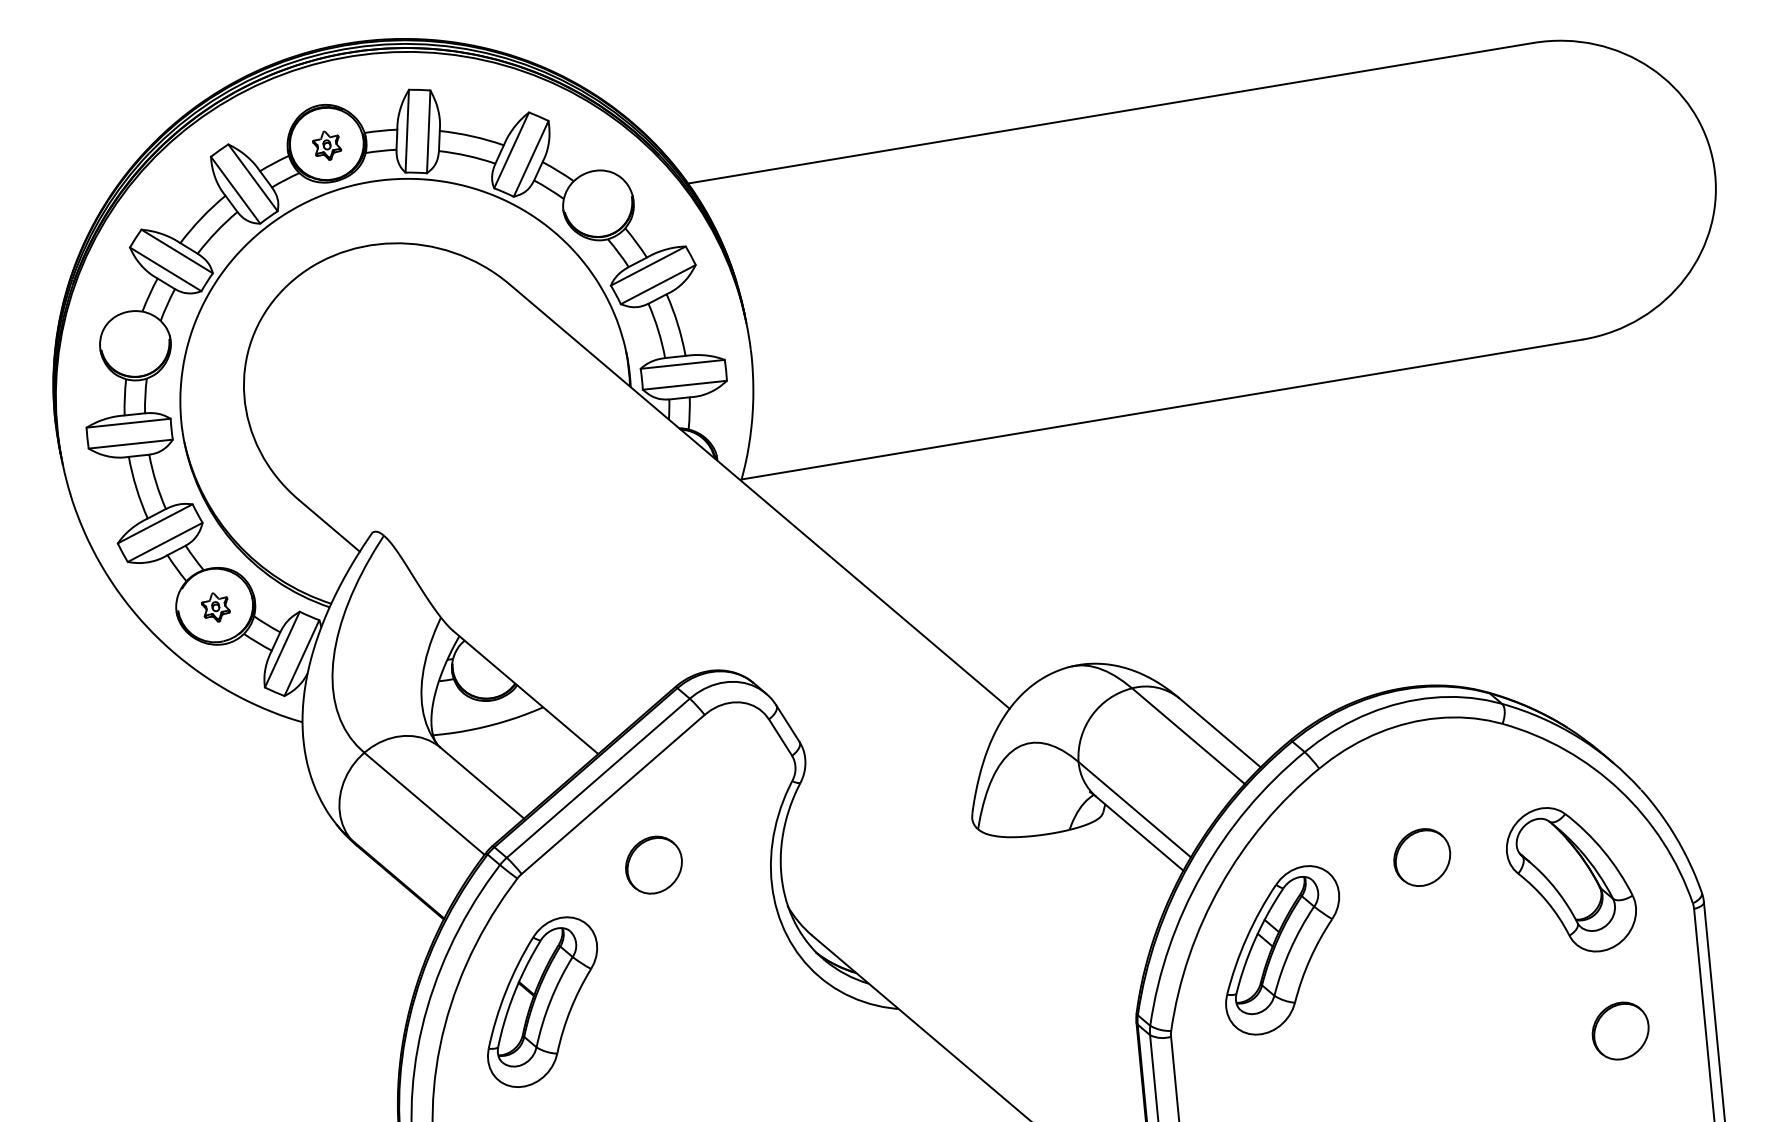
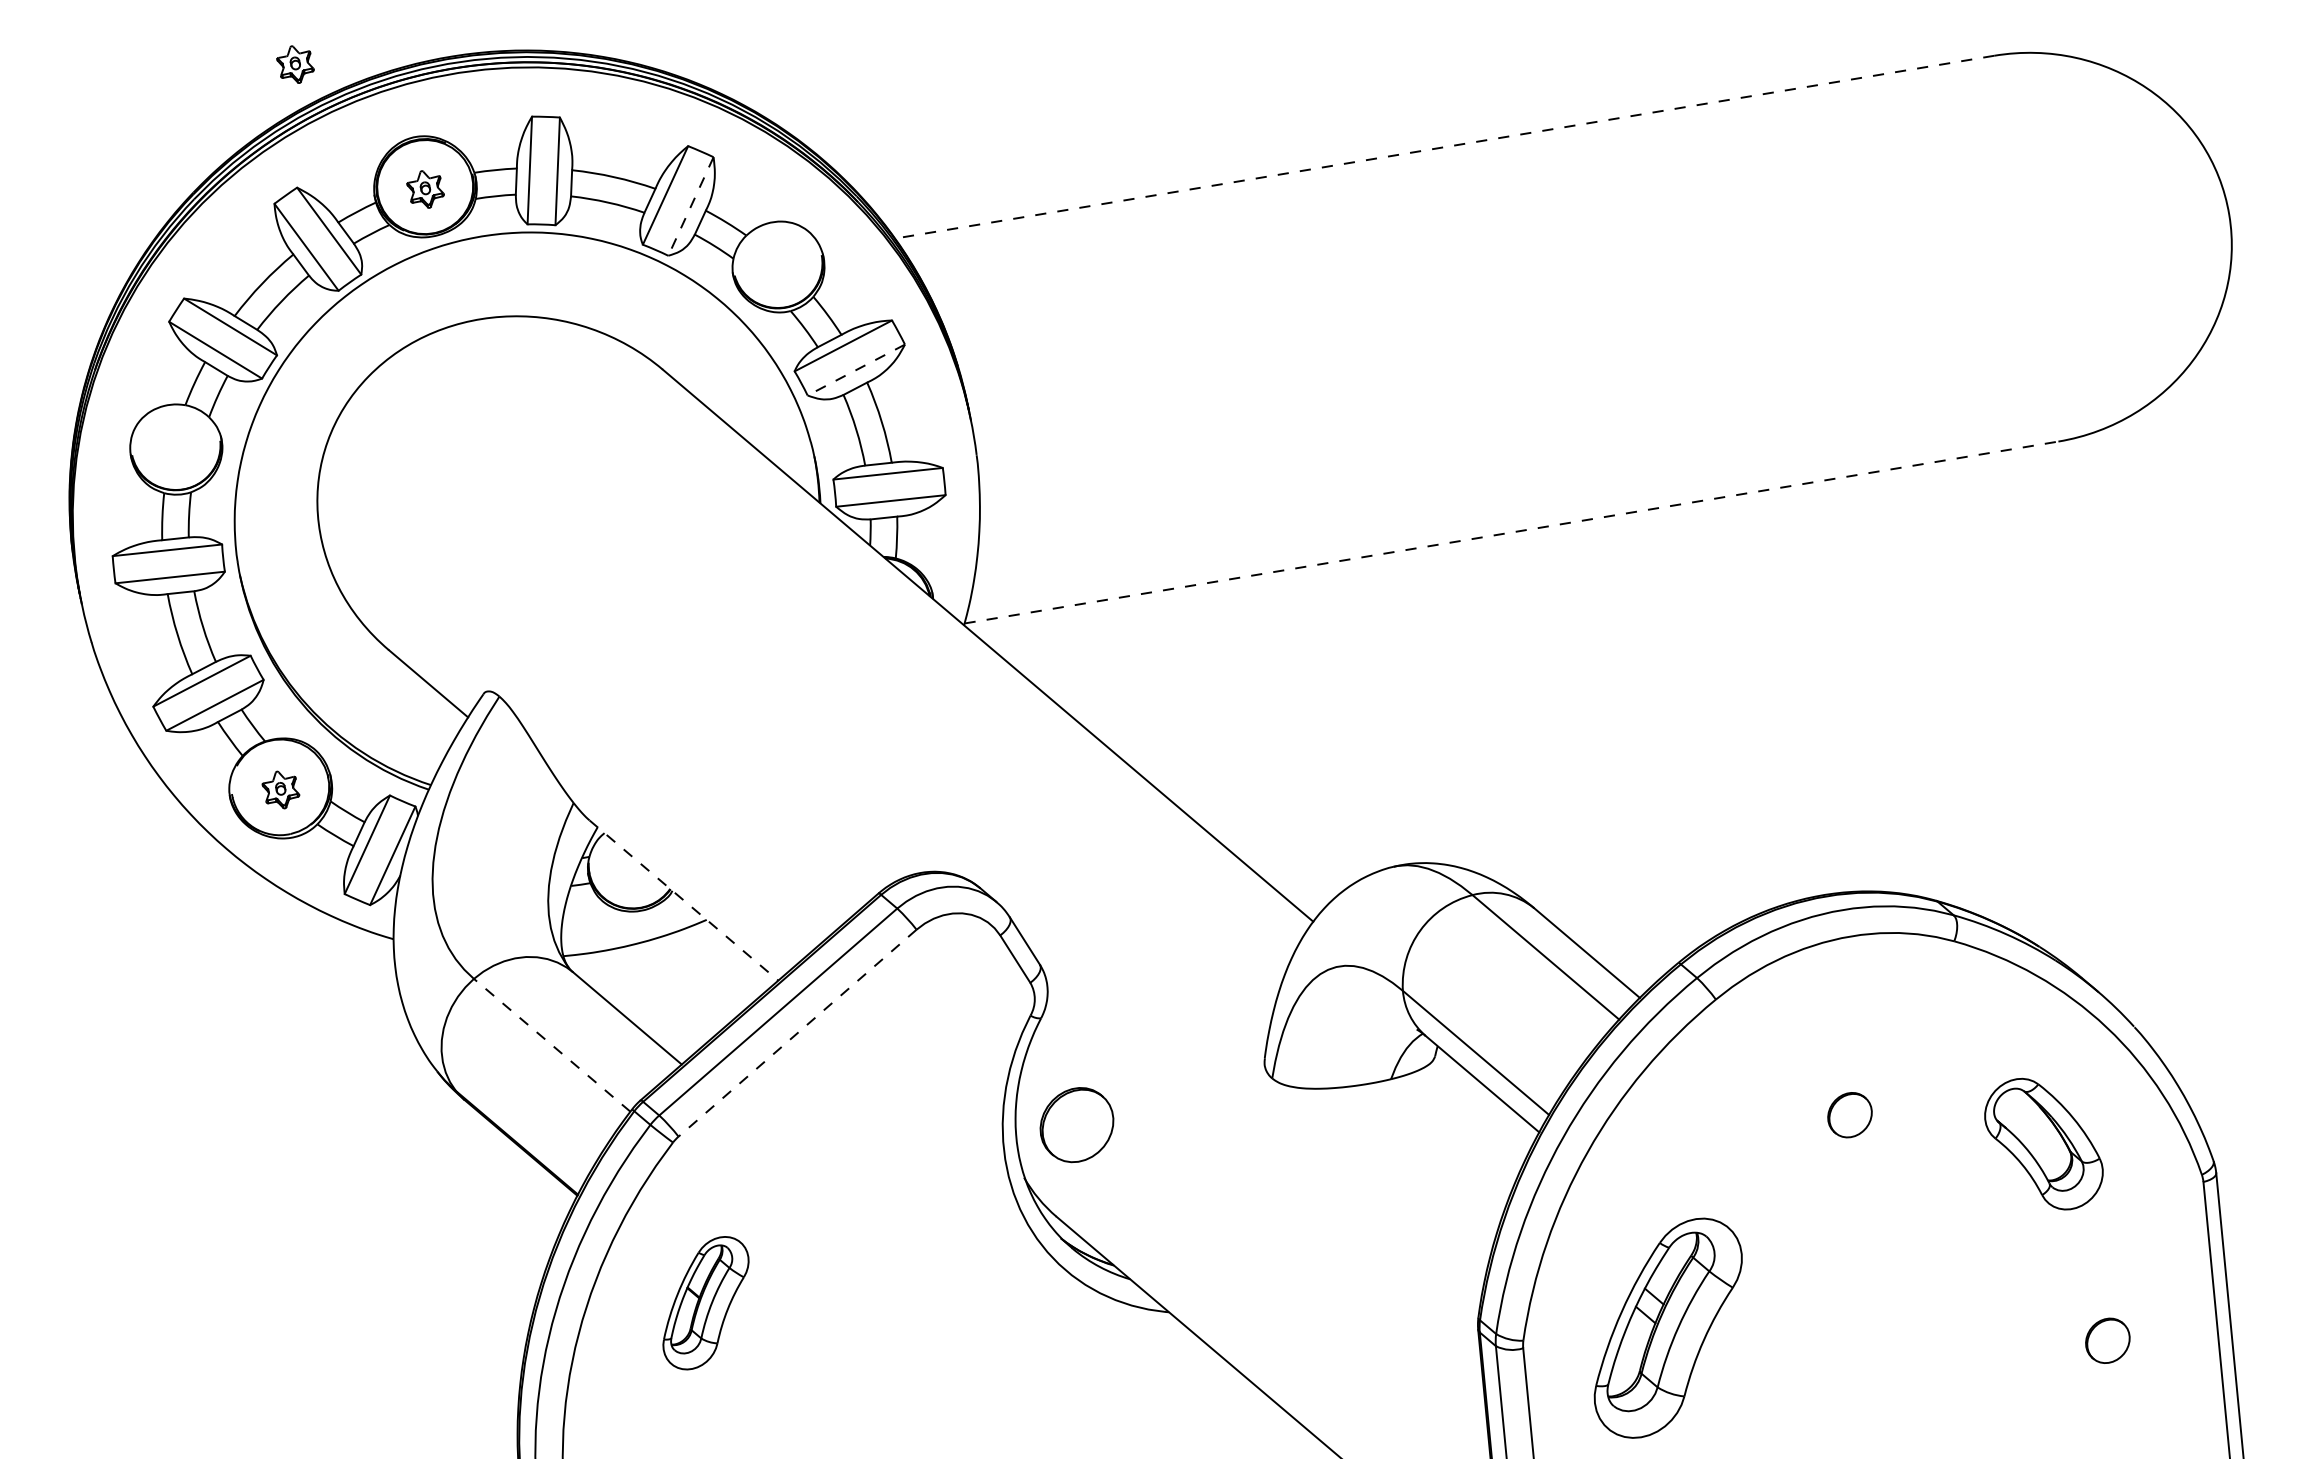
part: (227, 49) -> (296, 64), added
line: (1110, 113) -> (1444, 147), solid -> dashed
line: (531, 158) -> (691, 206), solid -> dashed
line: (657, 284) -> (855, 369), solid -> dashed
line: (1162, 409) -> (1512, 532), solid -> dashed
line: (526, 692) -> (684, 900), solid -> dashed
line: (612, 794) -> (796, 1033), solid -> dashed
line: (424, 803) -> (552, 1044), solid -> dashed
part: (1422, 857) -> (1850, 1115), size x0.6
part: (653, 864) -> (1076, 1124), moved
part: (1571, 879) -> (2044, 1143), size x0.7
part: (1282, 950) -> (1668, 1328), moved
part: (542, 1001) -> (705, 1302), size x0.6
part: (1620, 1030) -> (2107, 1340), size x0.6

